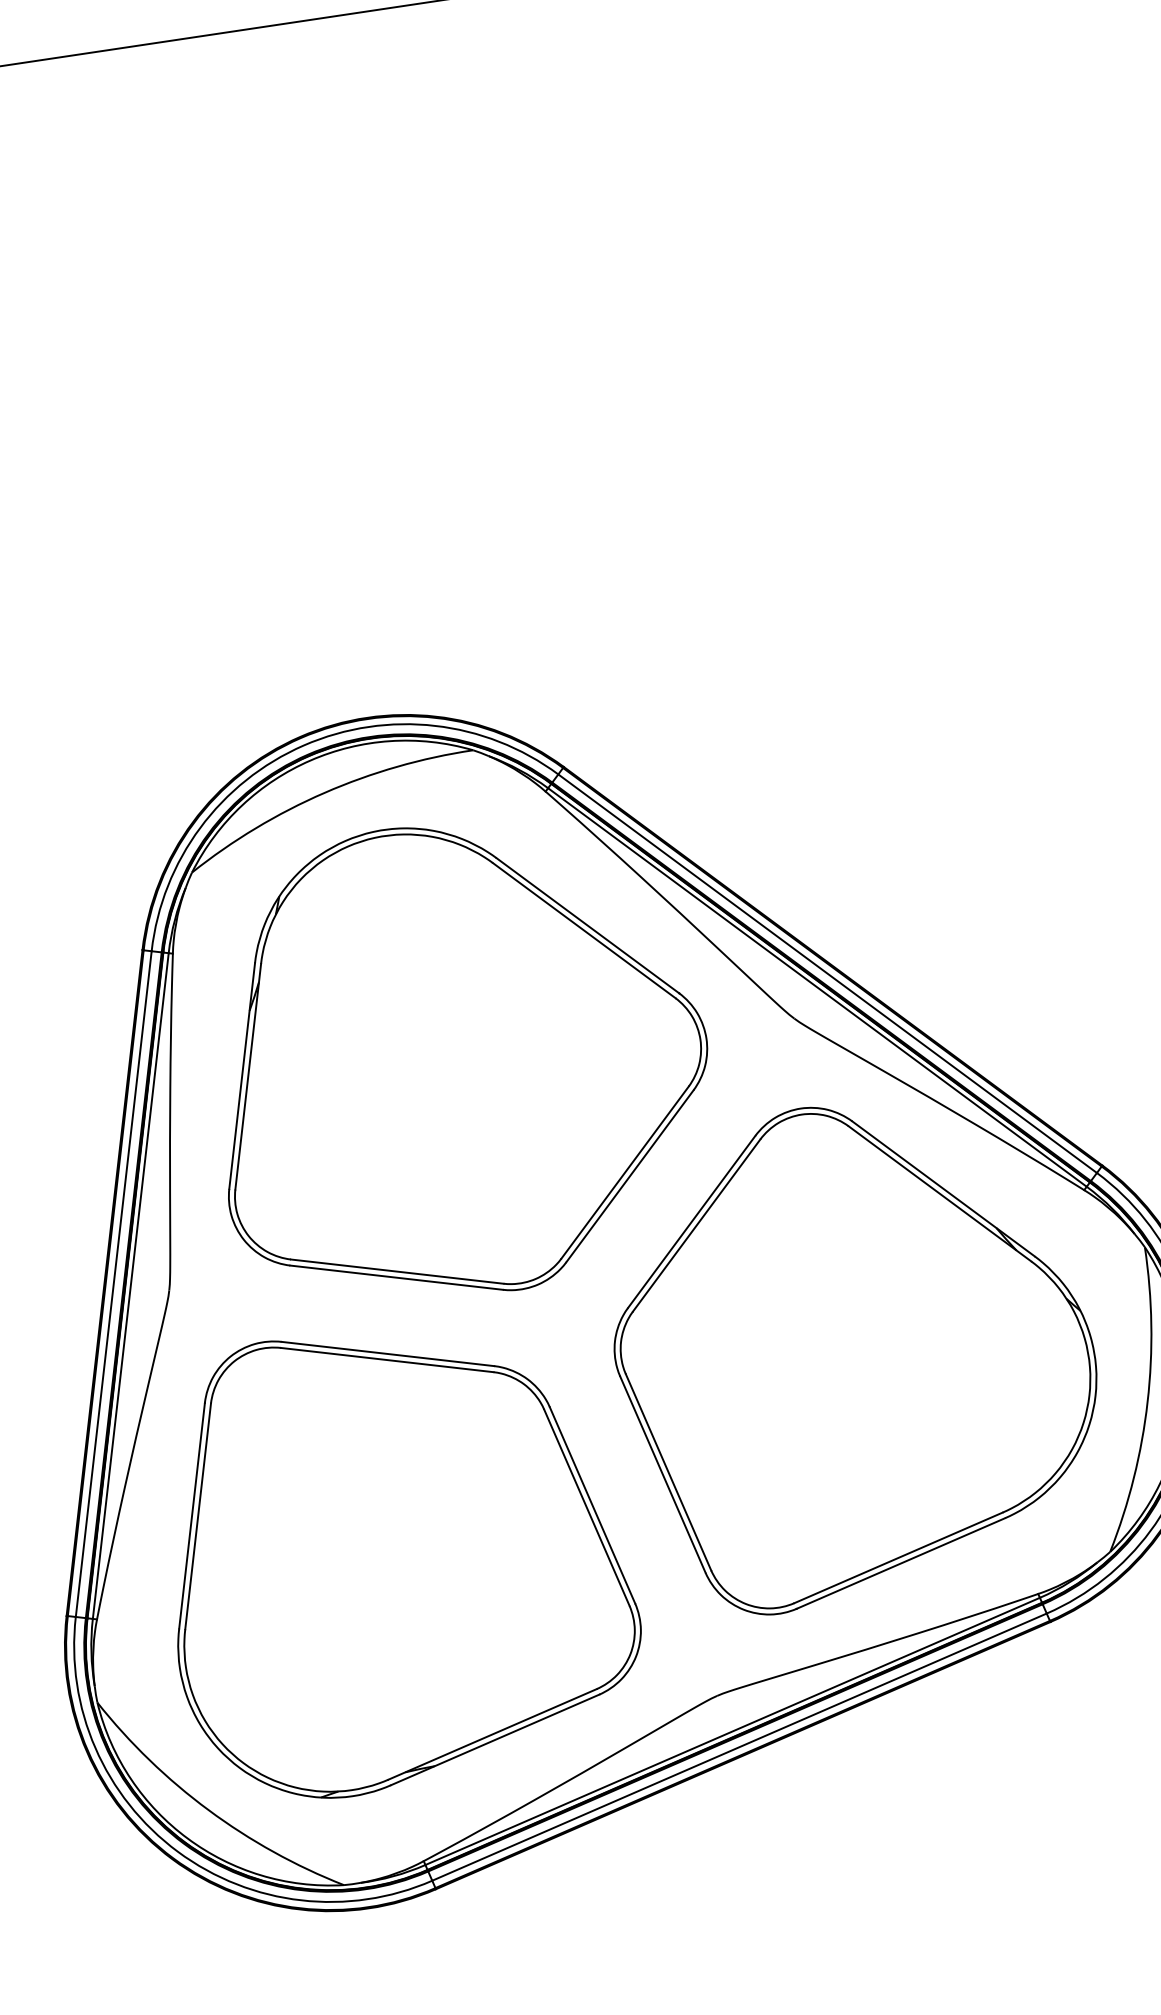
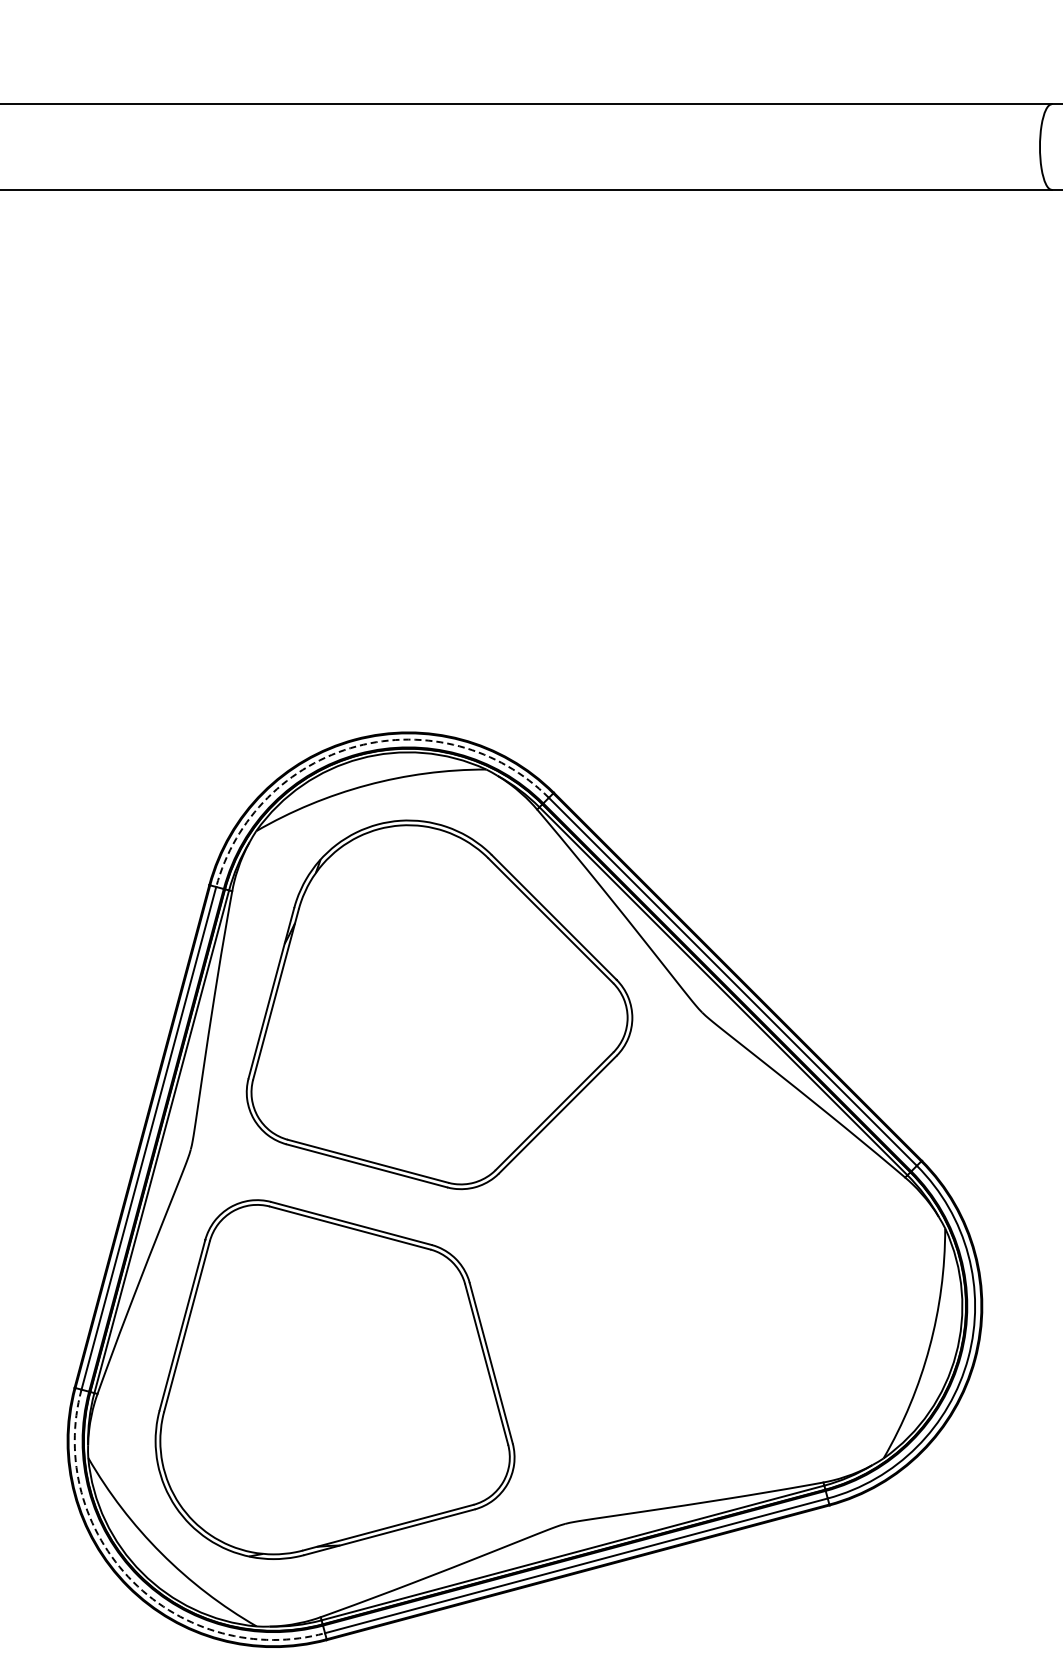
arc: (303, 745) -> (356, 746), solid -> dashed
part: (853, 1350) -> (709, 1274), removed
arc: (178, 1851) -> (133, 1581), solid -> dashed

